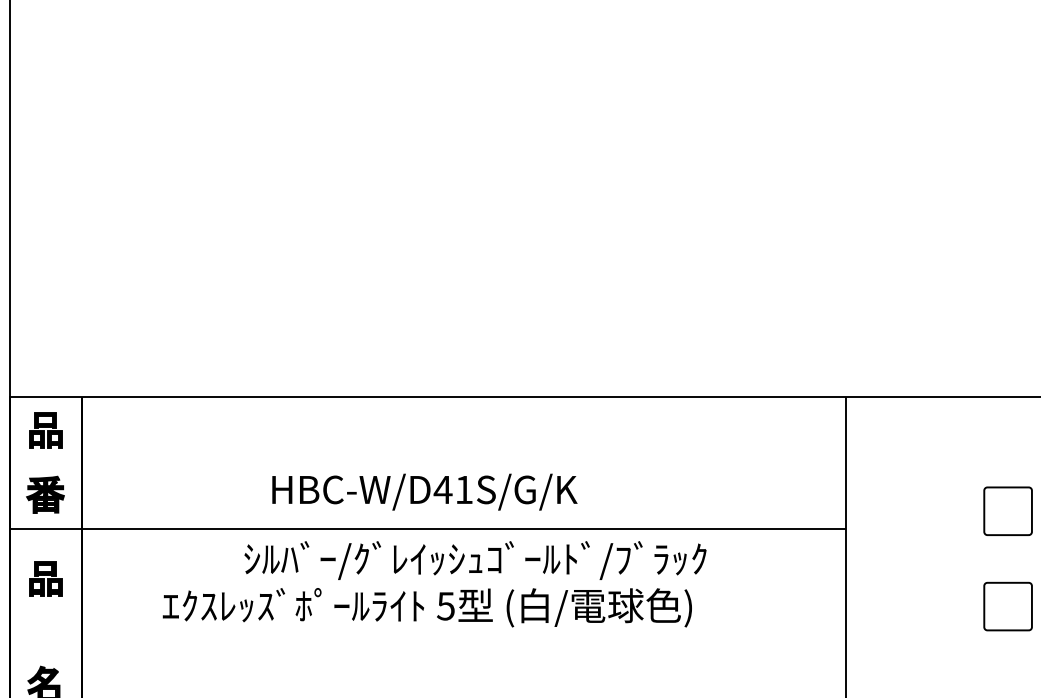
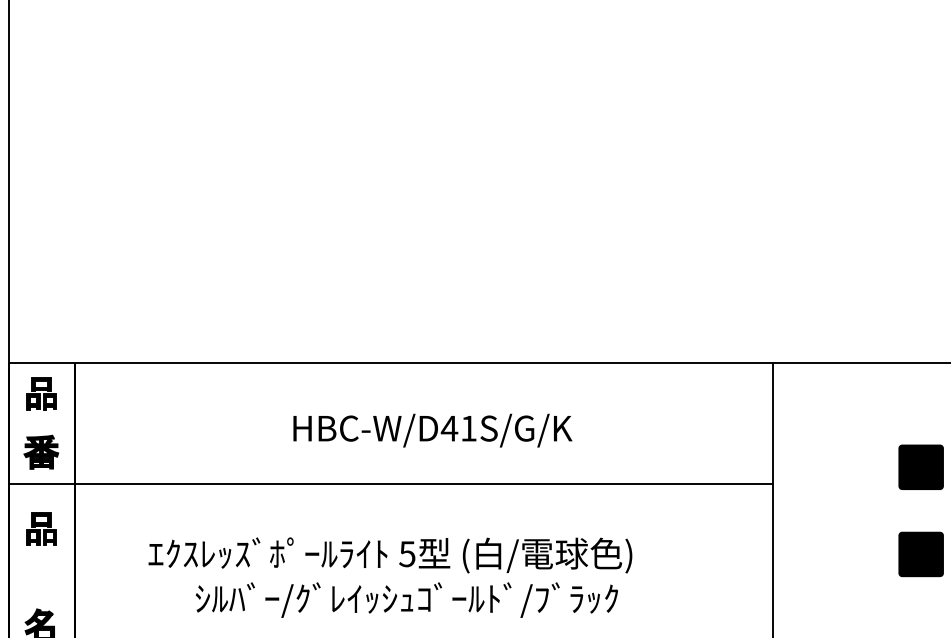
text: (424, 491) -> (432, 430), moved
fill: (1007, 511) -> (920, 467), added
text: (475, 560) -> (406, 600), moved
fill: (1007, 606) -> (920, 554), added

